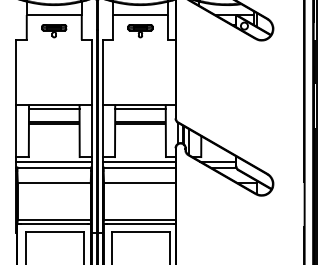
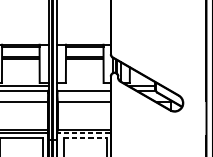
line: (138, 161) -> (83, 86), removed
line: (140, 224) -> (84, 133), solid -> dashed
line: (141, 231) -> (85, 138), solid -> dashed

